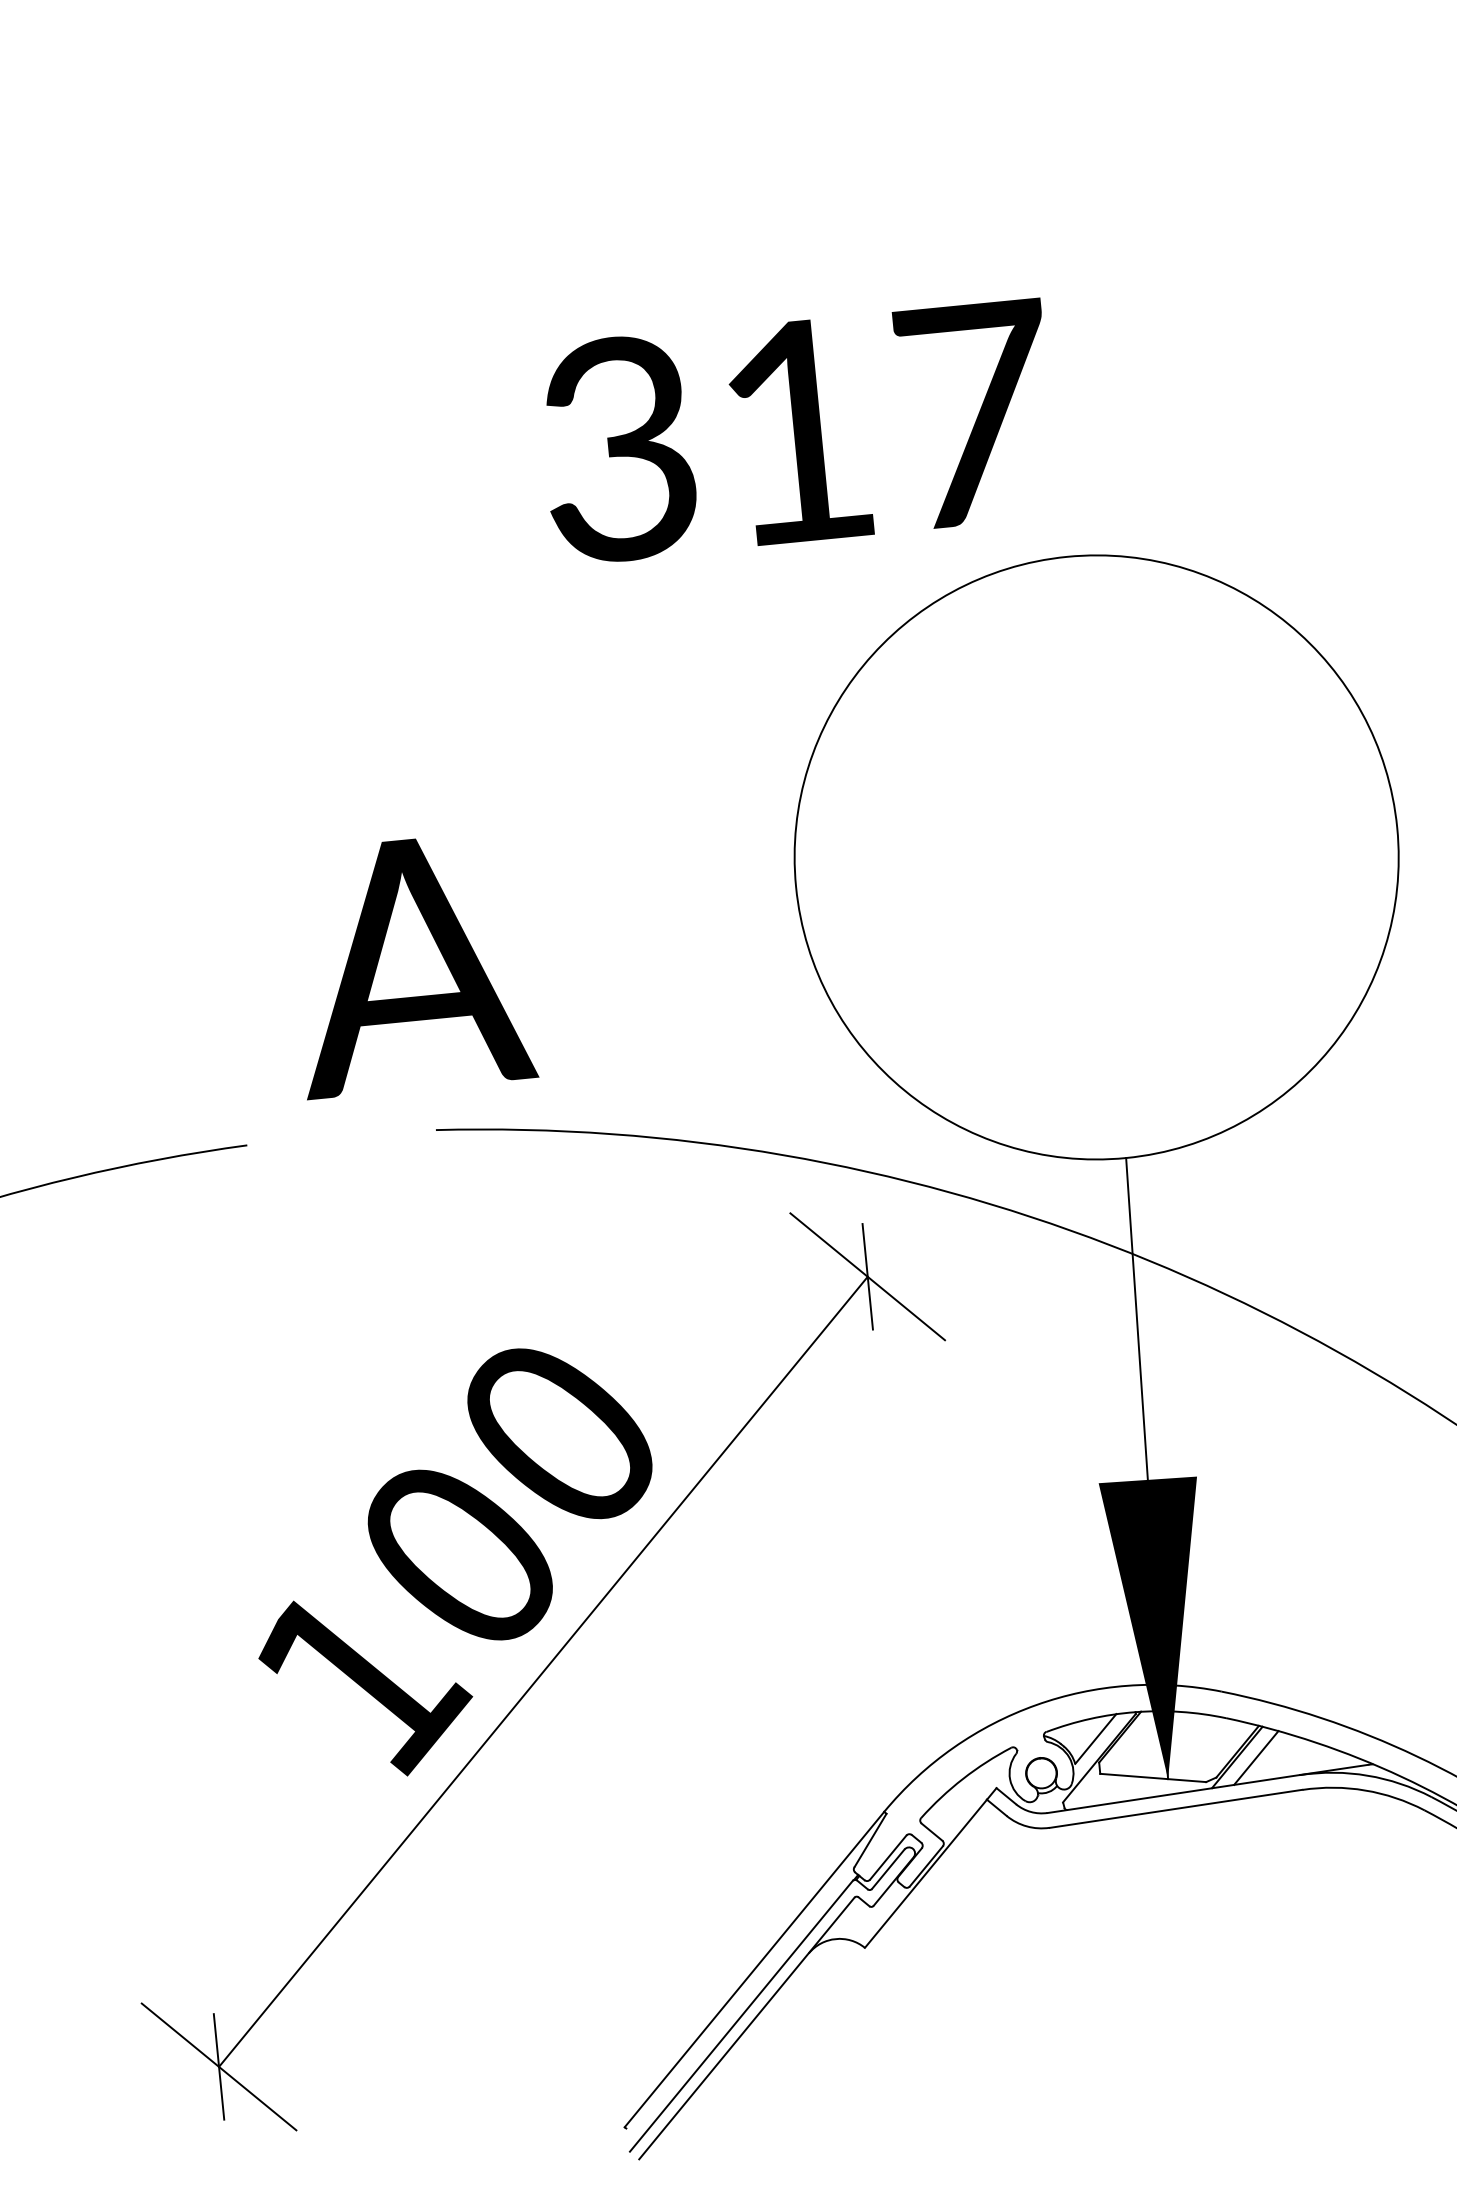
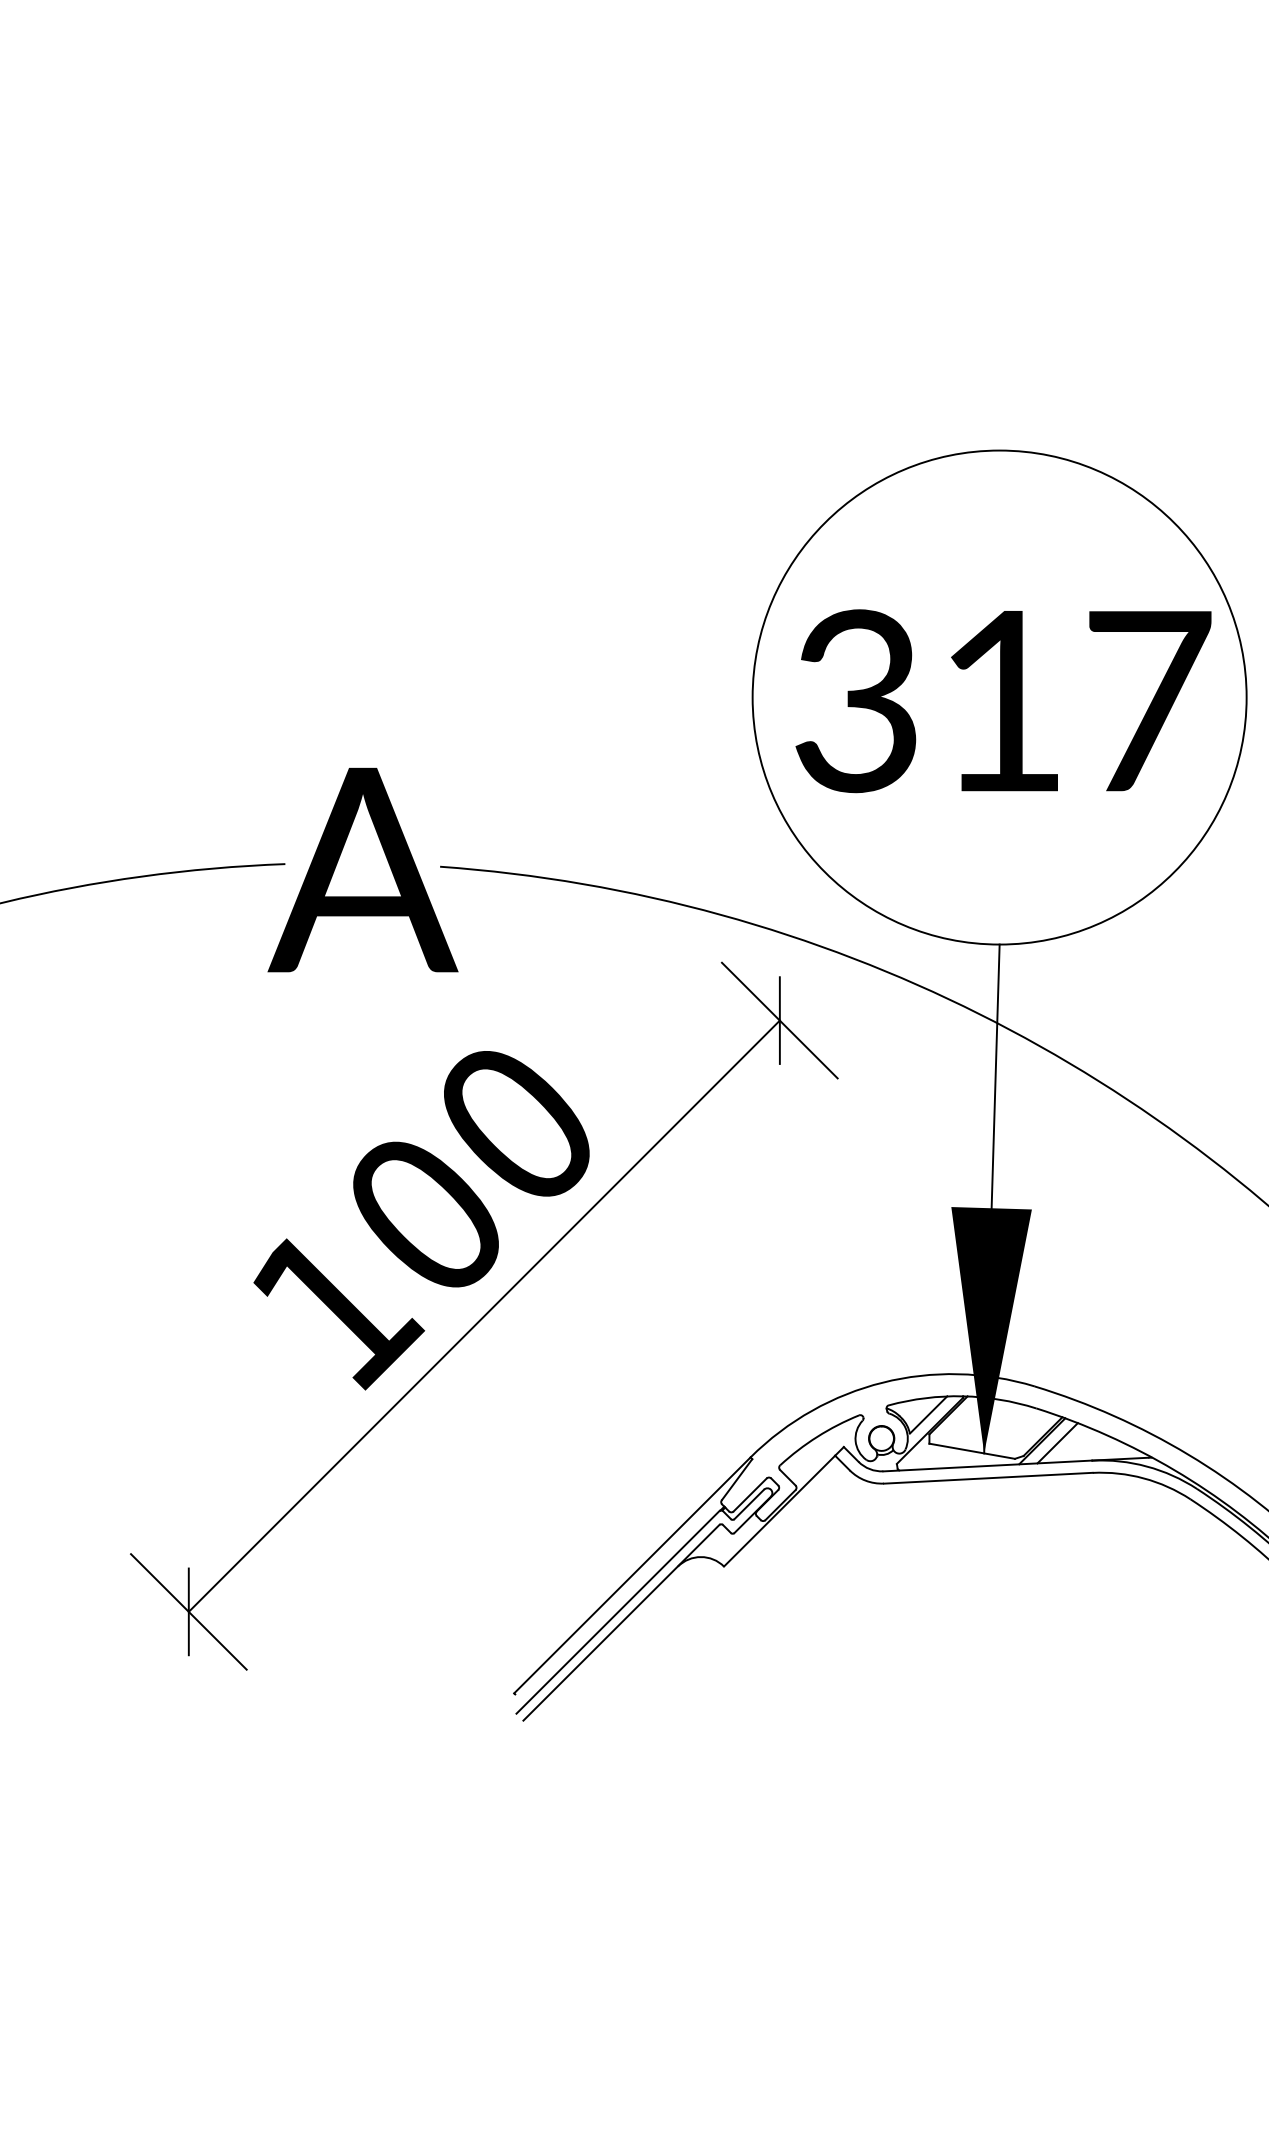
text: (798, 432) -> (1003, 701), moved
text: (410, 963) -> (362, 869), moved

